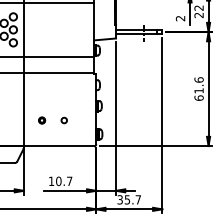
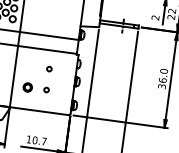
text: (198, 88) -> (162, 78), 61.6 -> 36.0
circle: (63, 95) -> (48, 69), added
part: (42, 120) -> (28, 87), size x1.6

